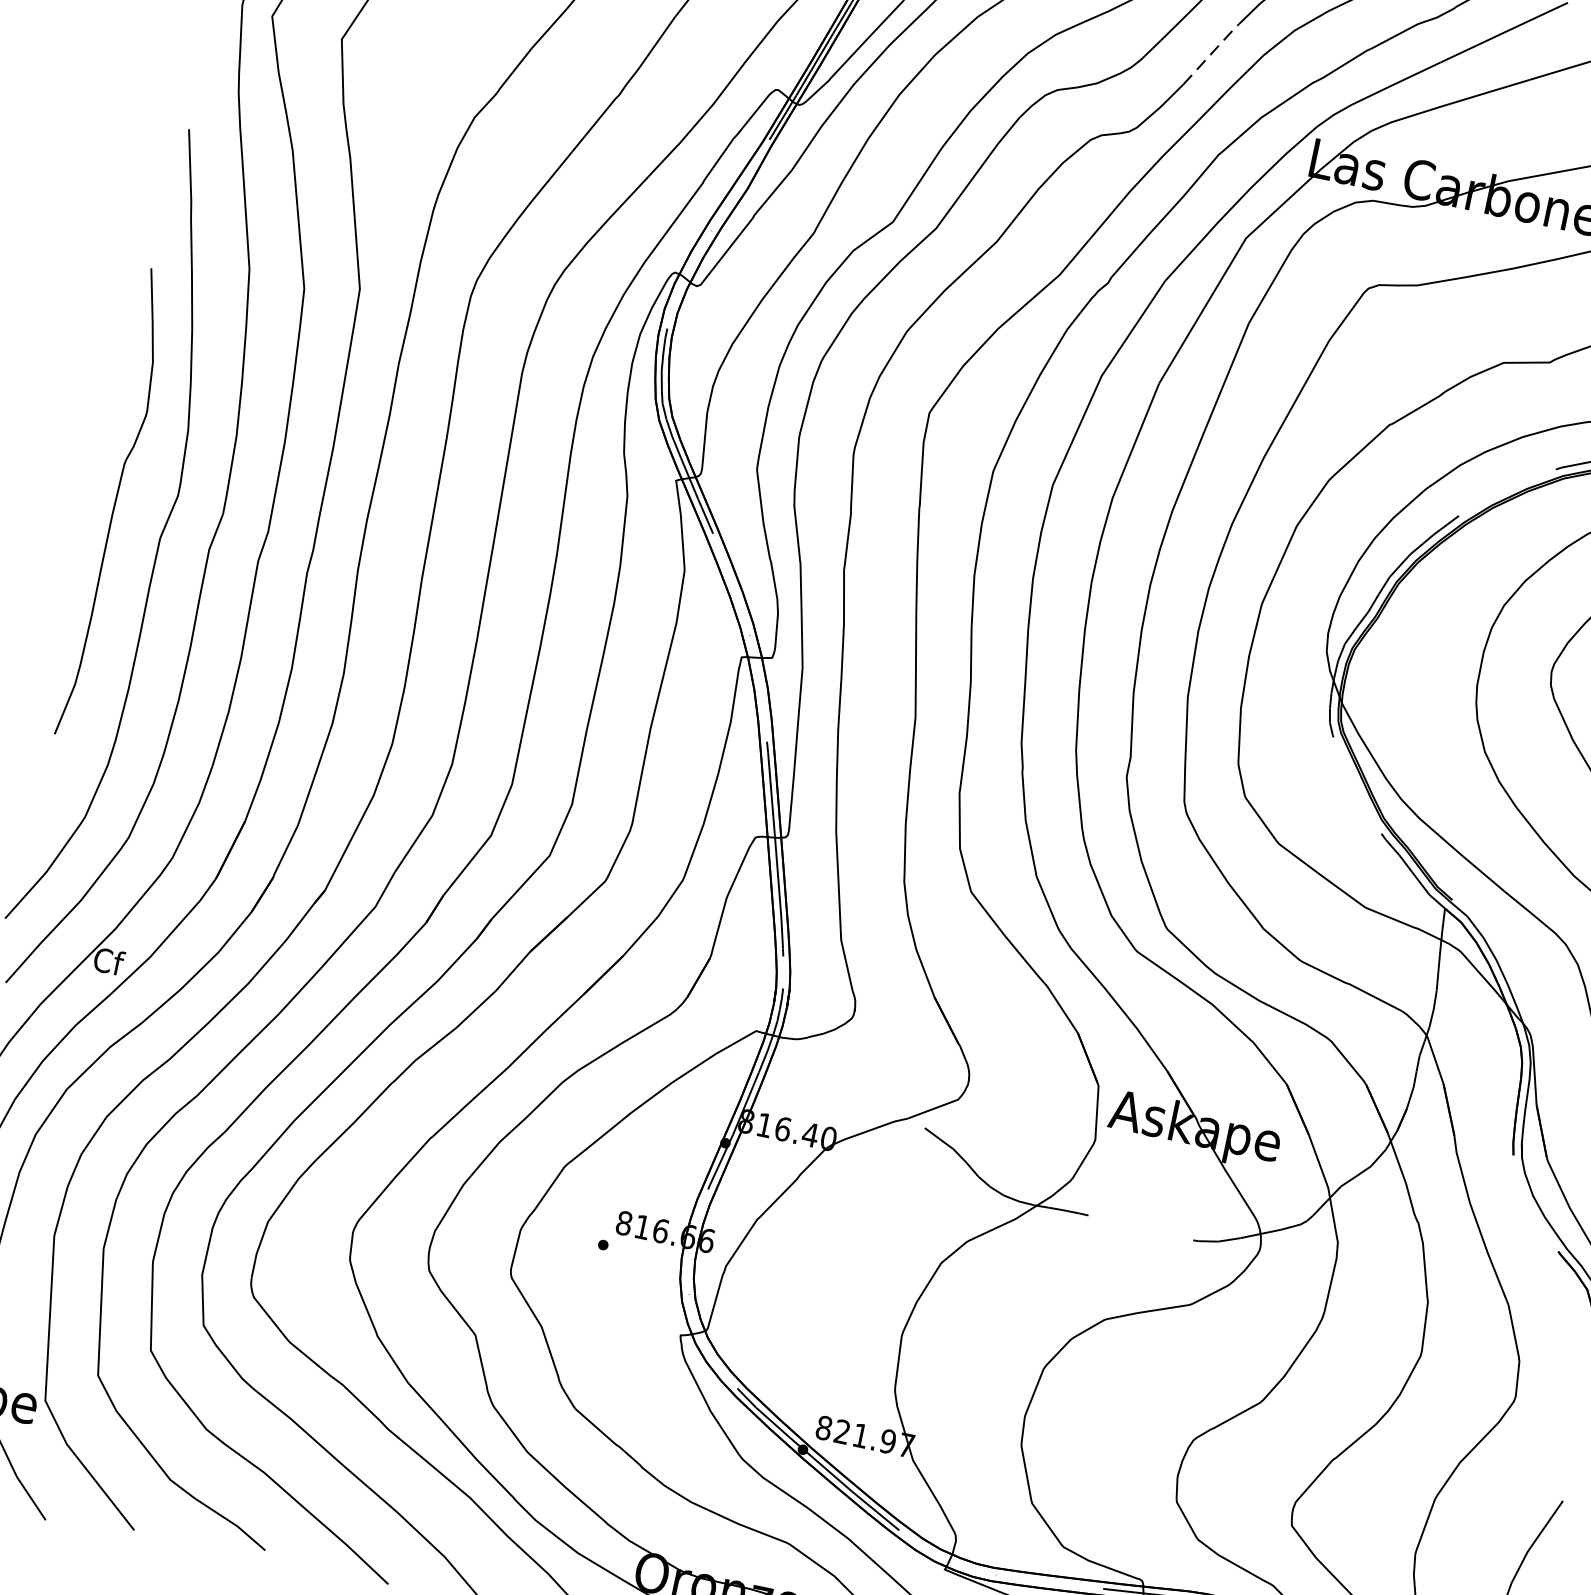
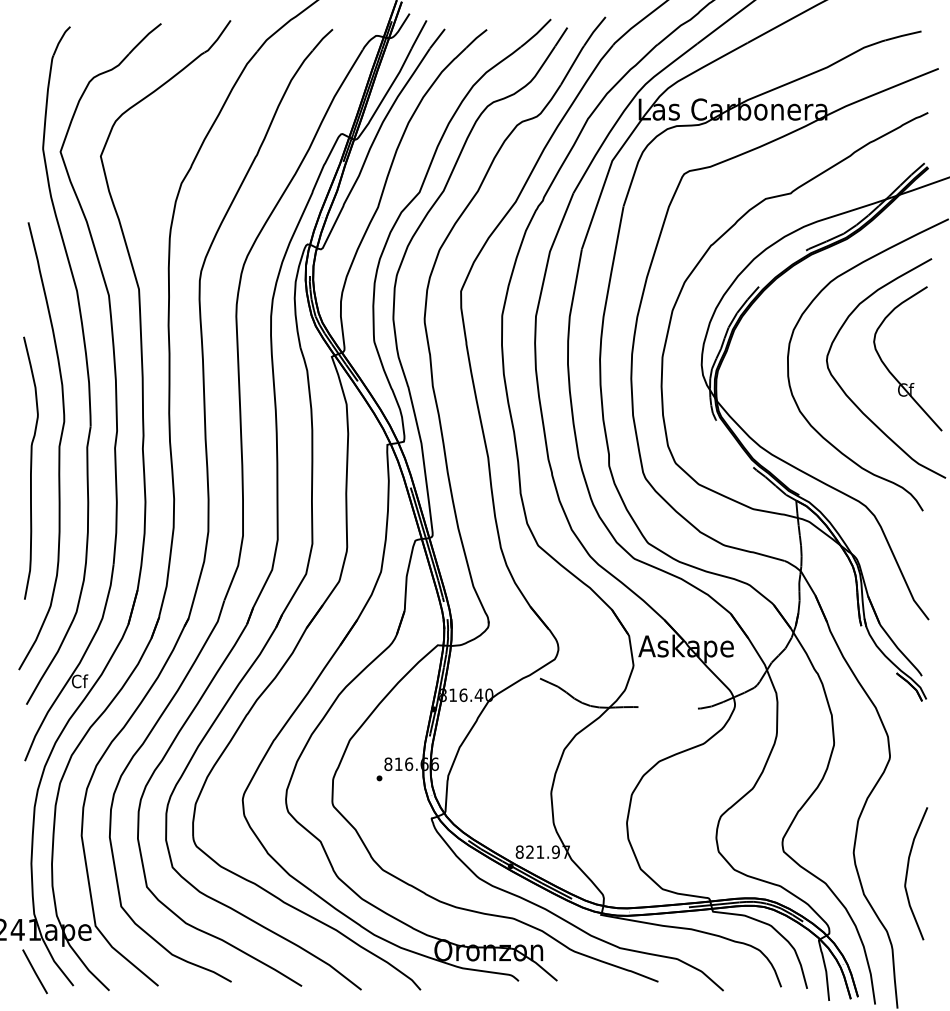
line: (1211, 54) -> (572, 65), dashed -> solid
curve: (114, 502) -> (30, 467), moved

